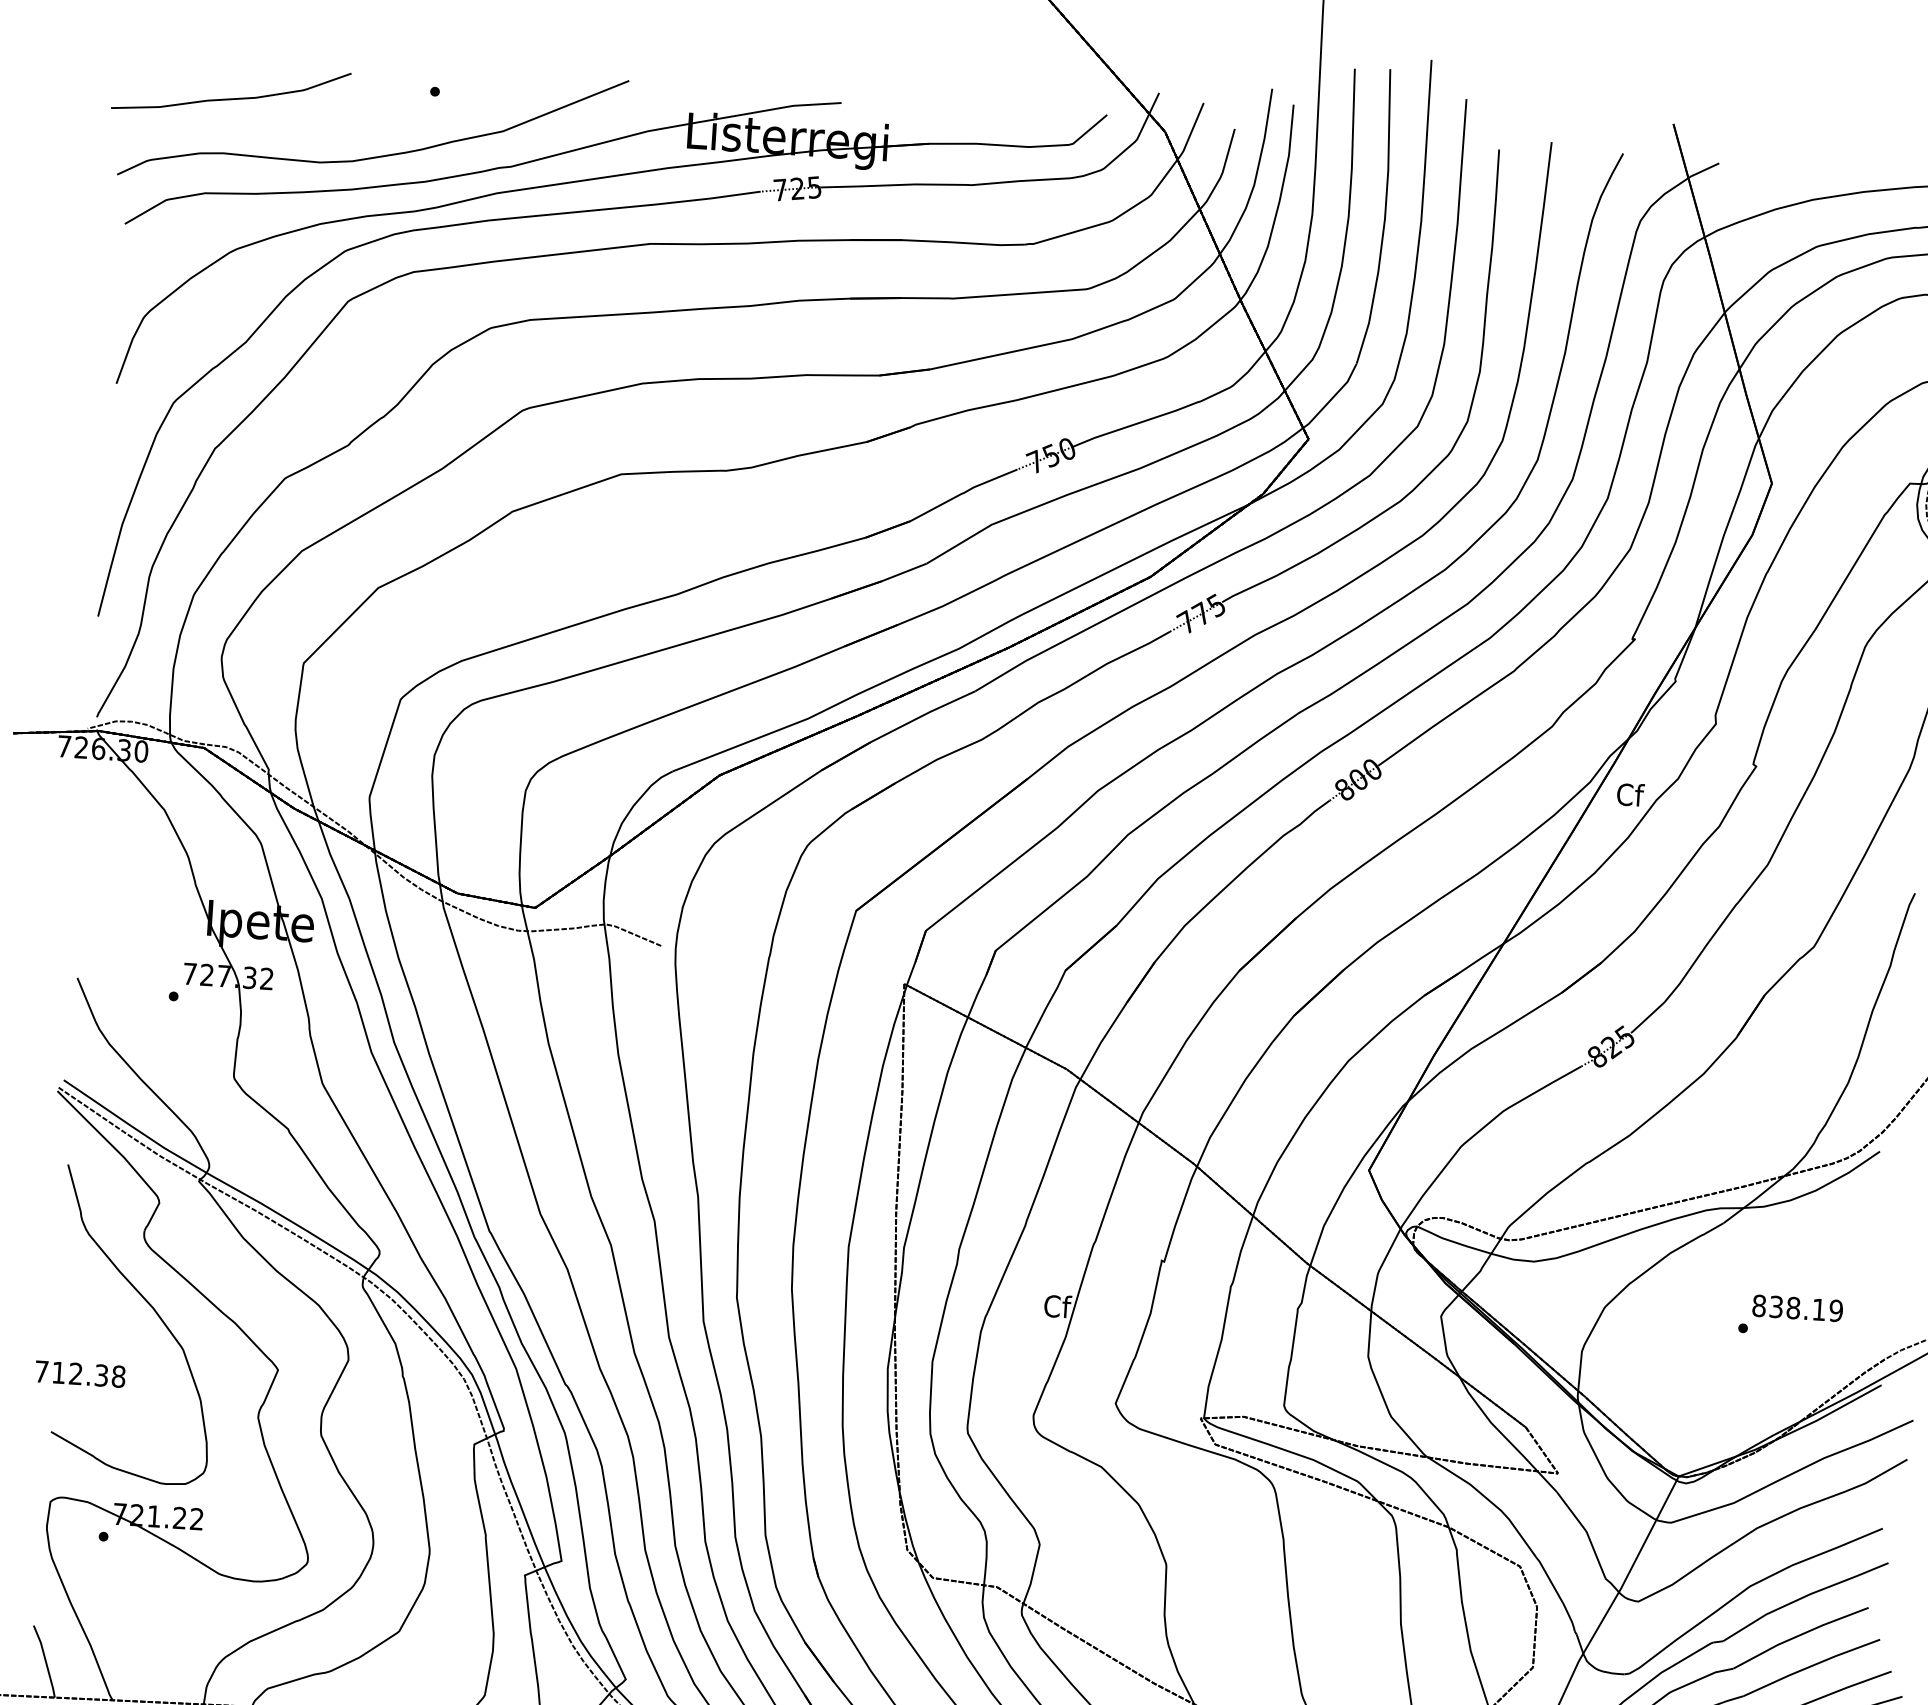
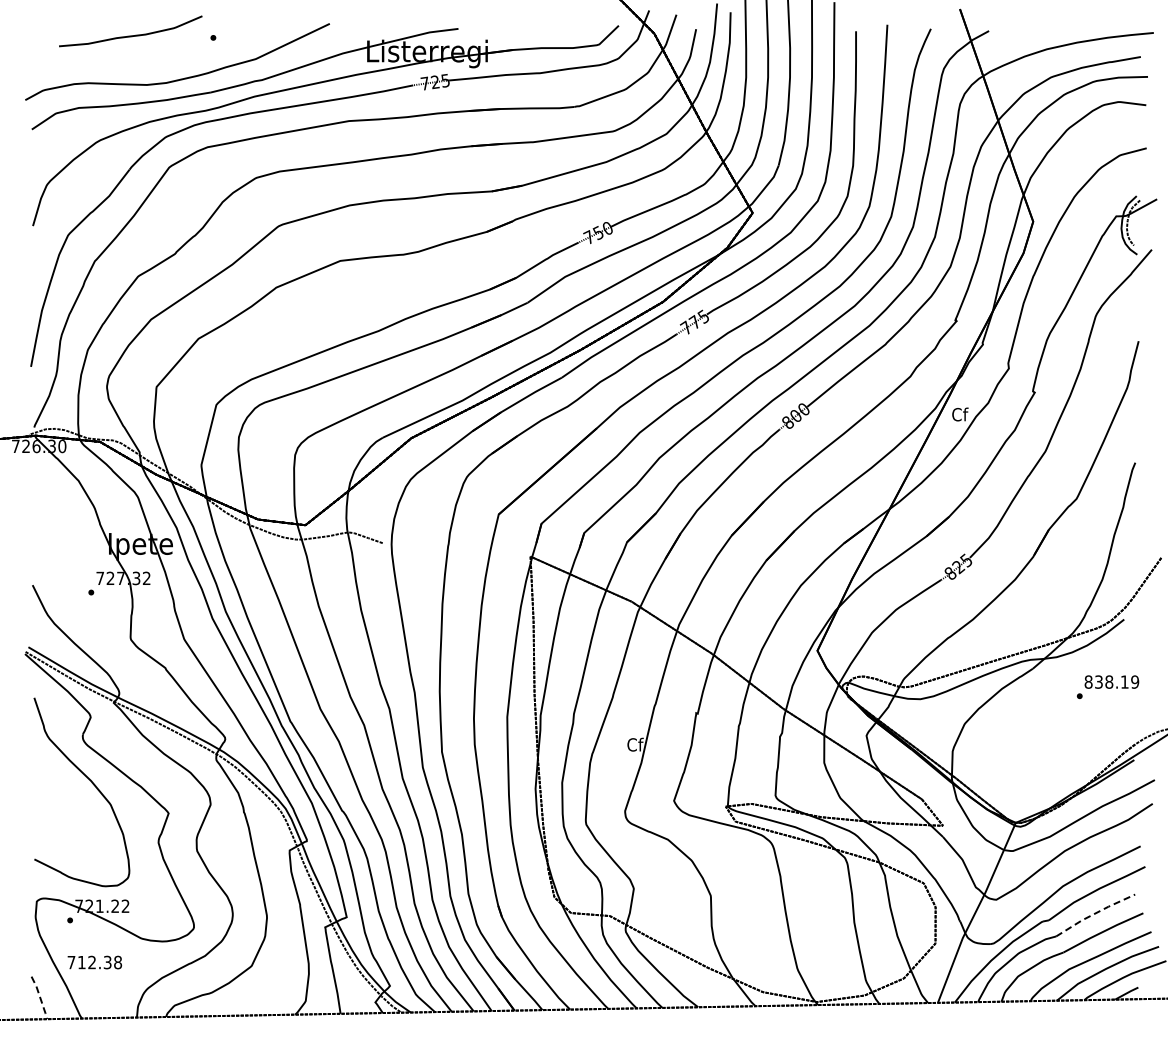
curve: (230, 97) -> (130, 35), moved
text: (1791, 1316) -> (1108, 687), moved
text: (79, 1374) -> (94, 962), moved
line: (1800, 1634) -> (1095, 913), solid -> dashed
line: (46, 1661) -> (40, 997), solid -> dashed

